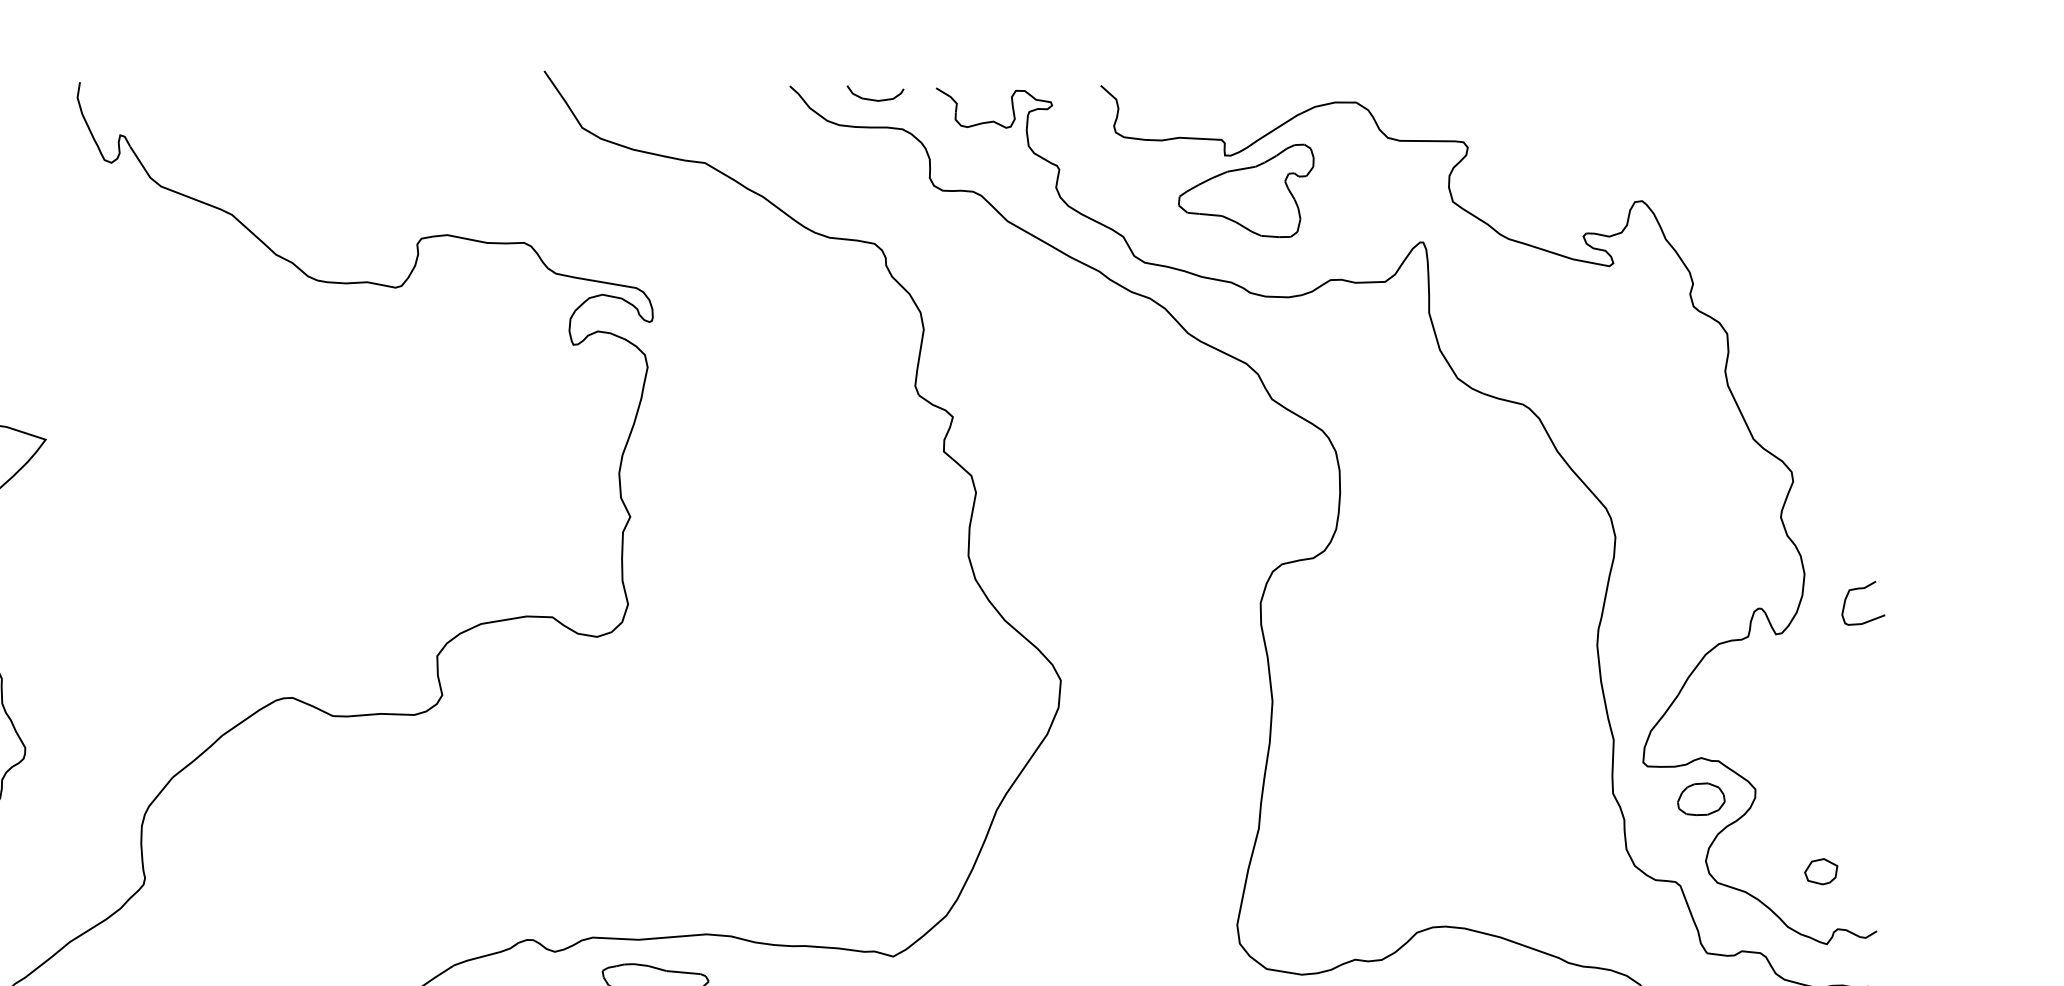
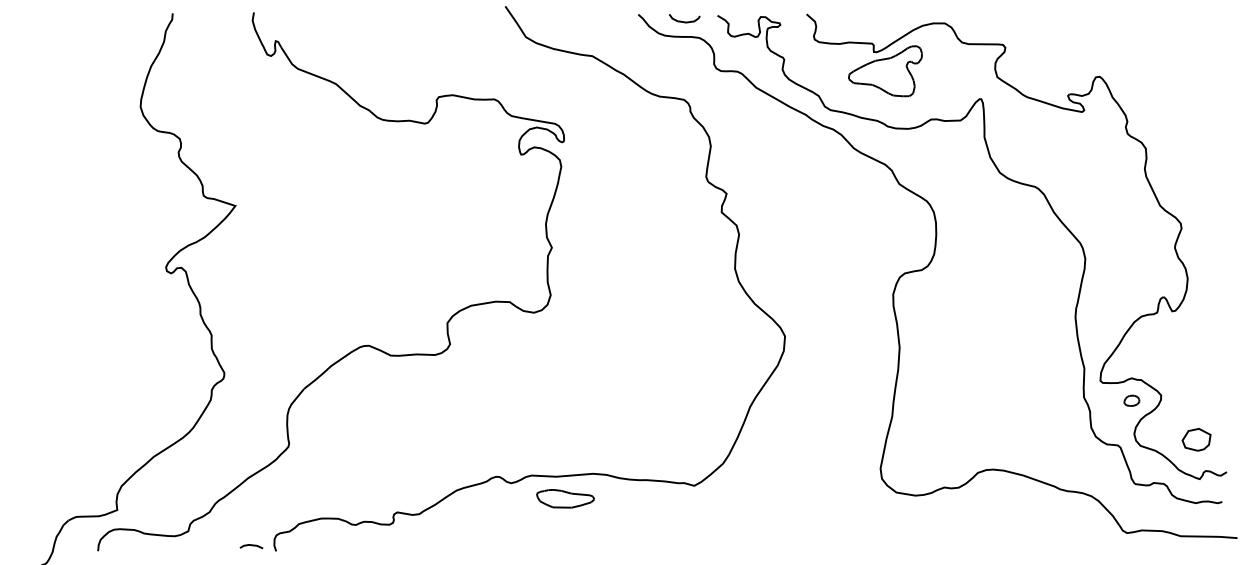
curve: (1863, 590) -> (1219, 287), removed
part: (1700, 798) -> (1131, 400), size x0.6
part: (1820, 871) -> (1196, 439), size x1.6

